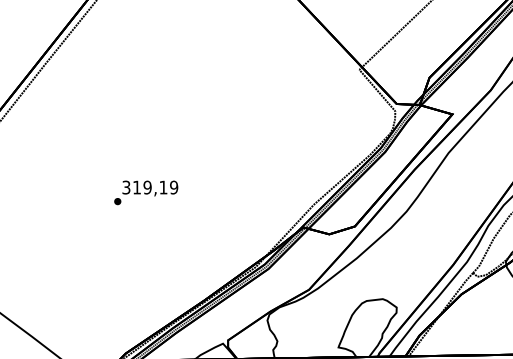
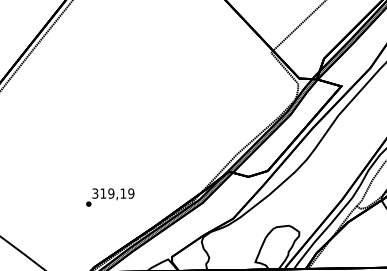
text: (146, 192) -> (110, 197), moved

